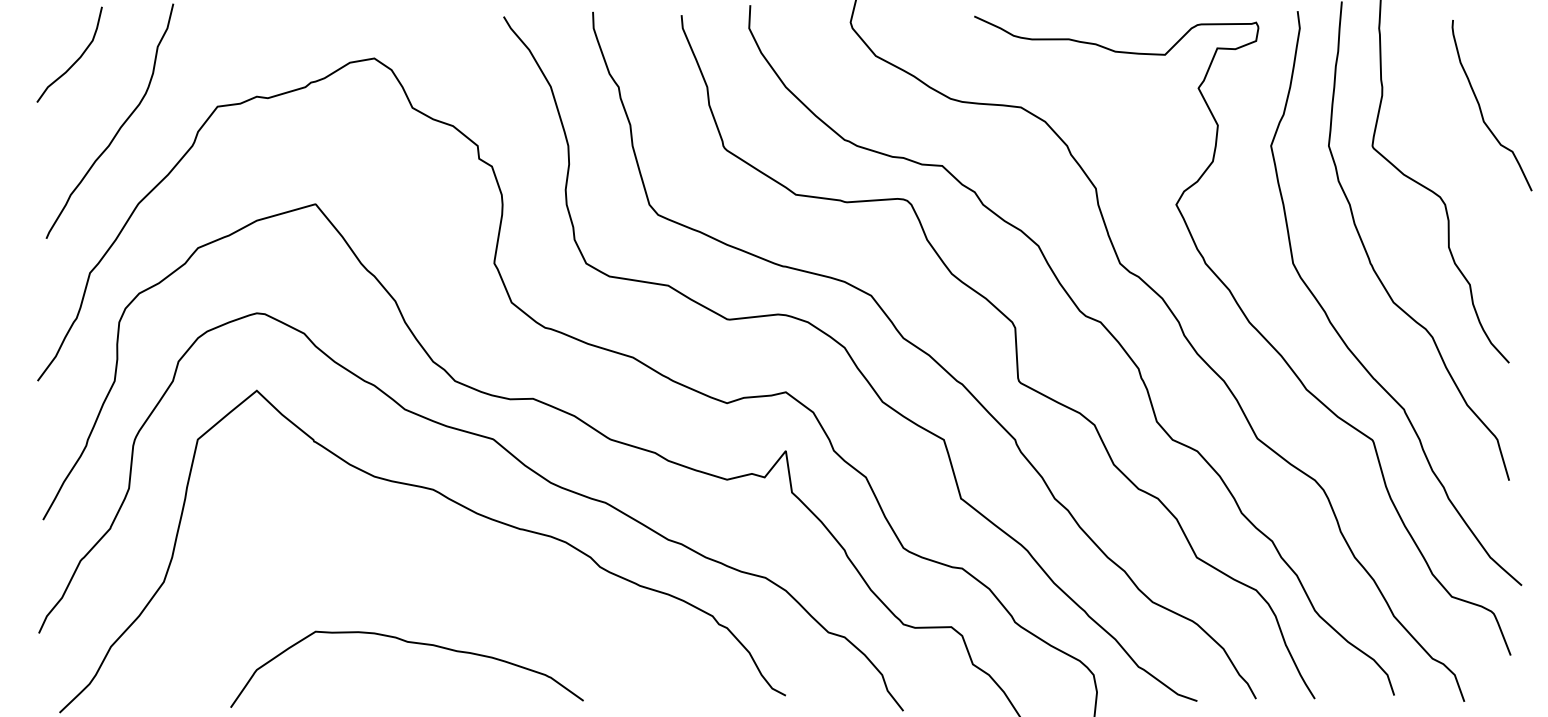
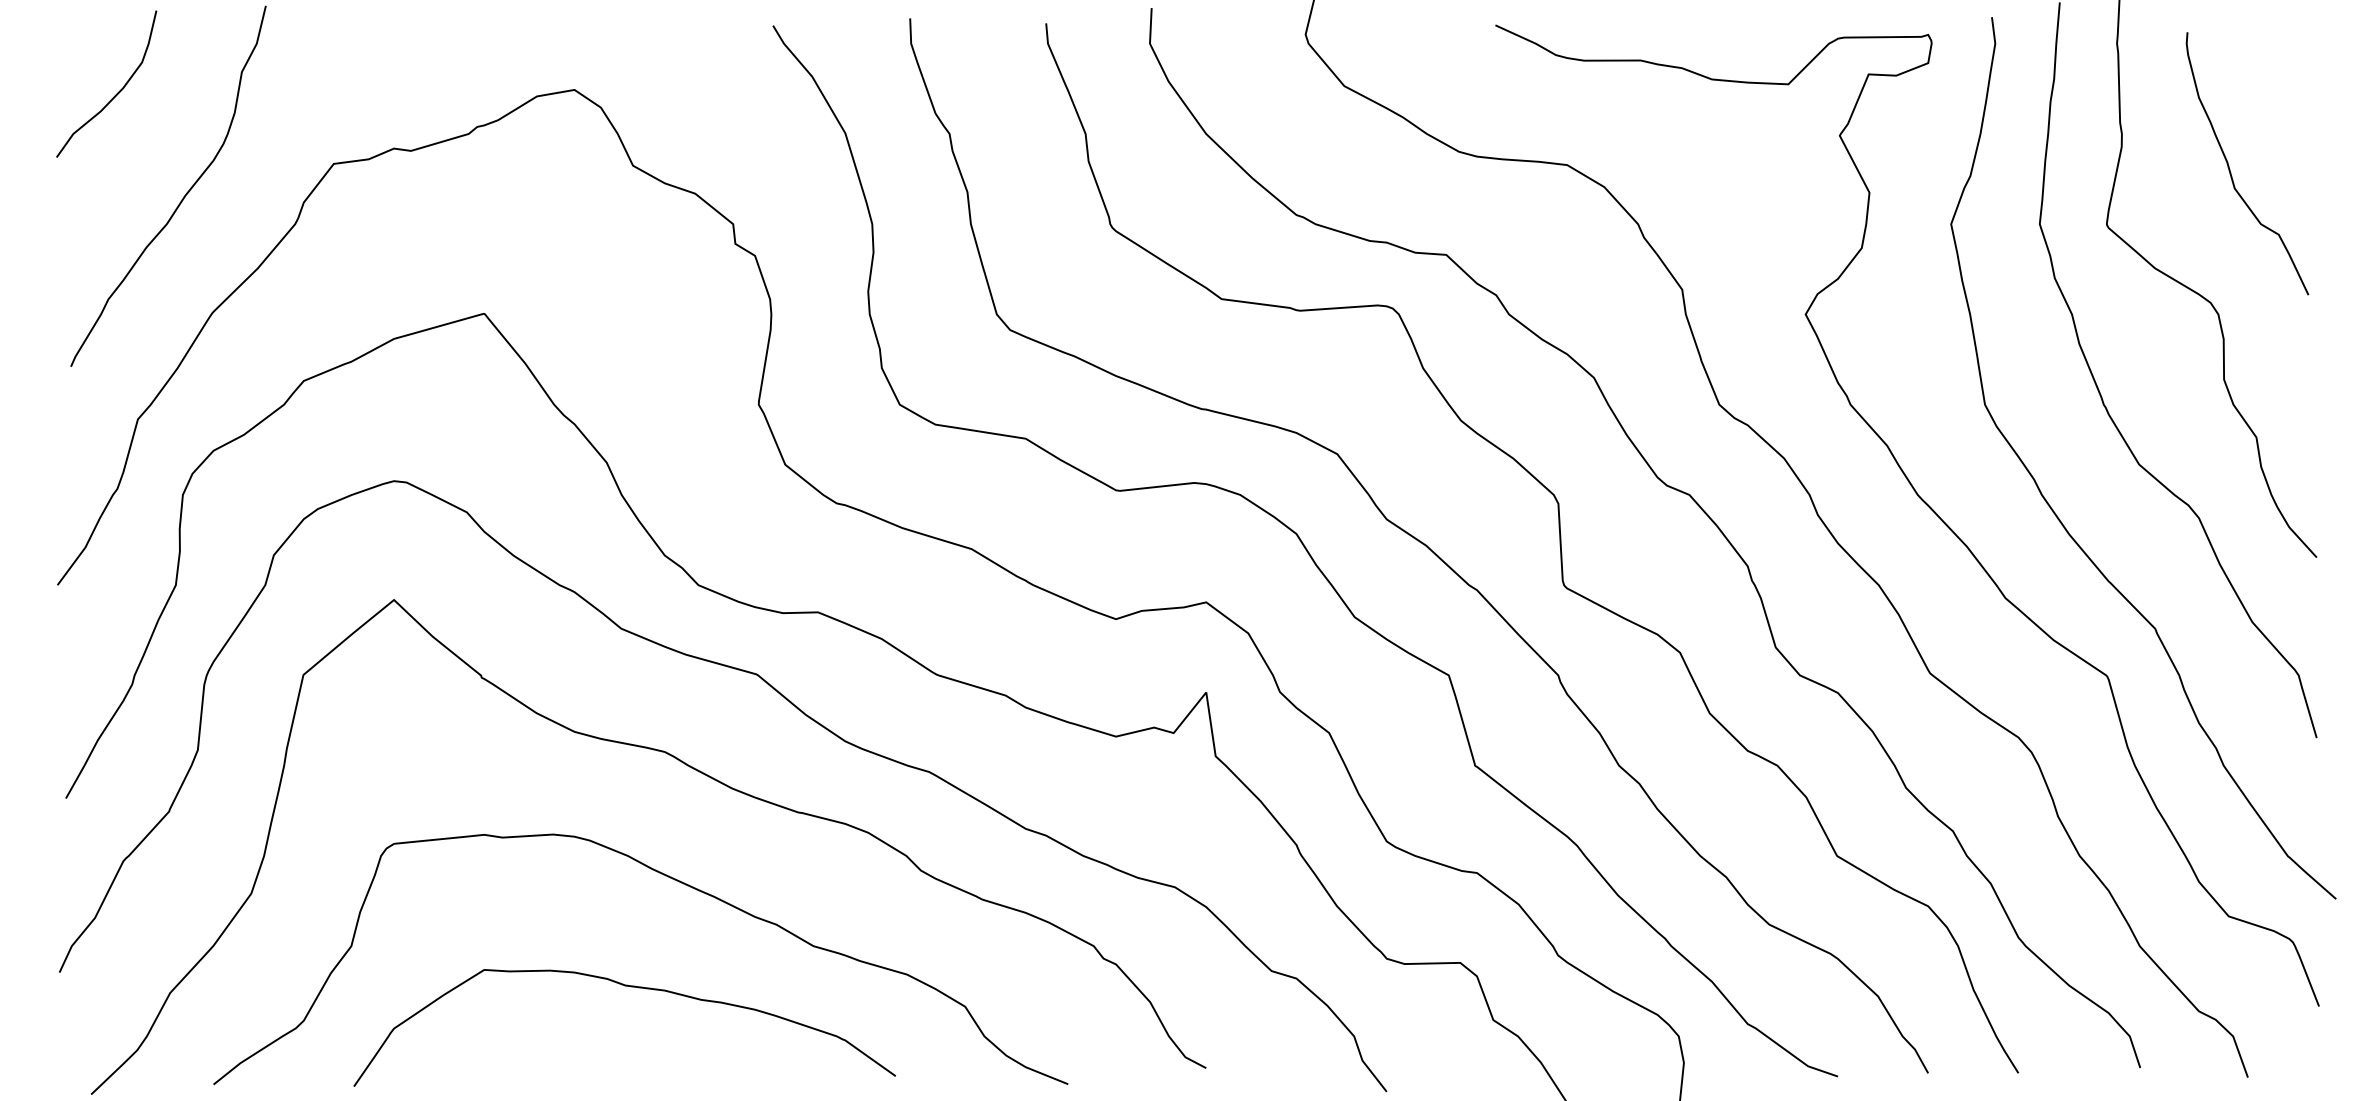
curve: (1481, 109) -> (2231, 169), moved
curve: (438, 573) -> (672, 880), added

